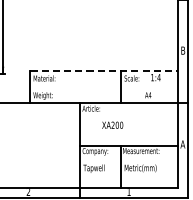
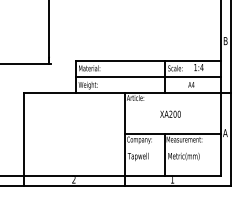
line: (104, 70) -> (148, 60), dashed -> solid
line: (103, 86) -> (147, 76), added
text: (112, 124) -> (170, 113), moved

